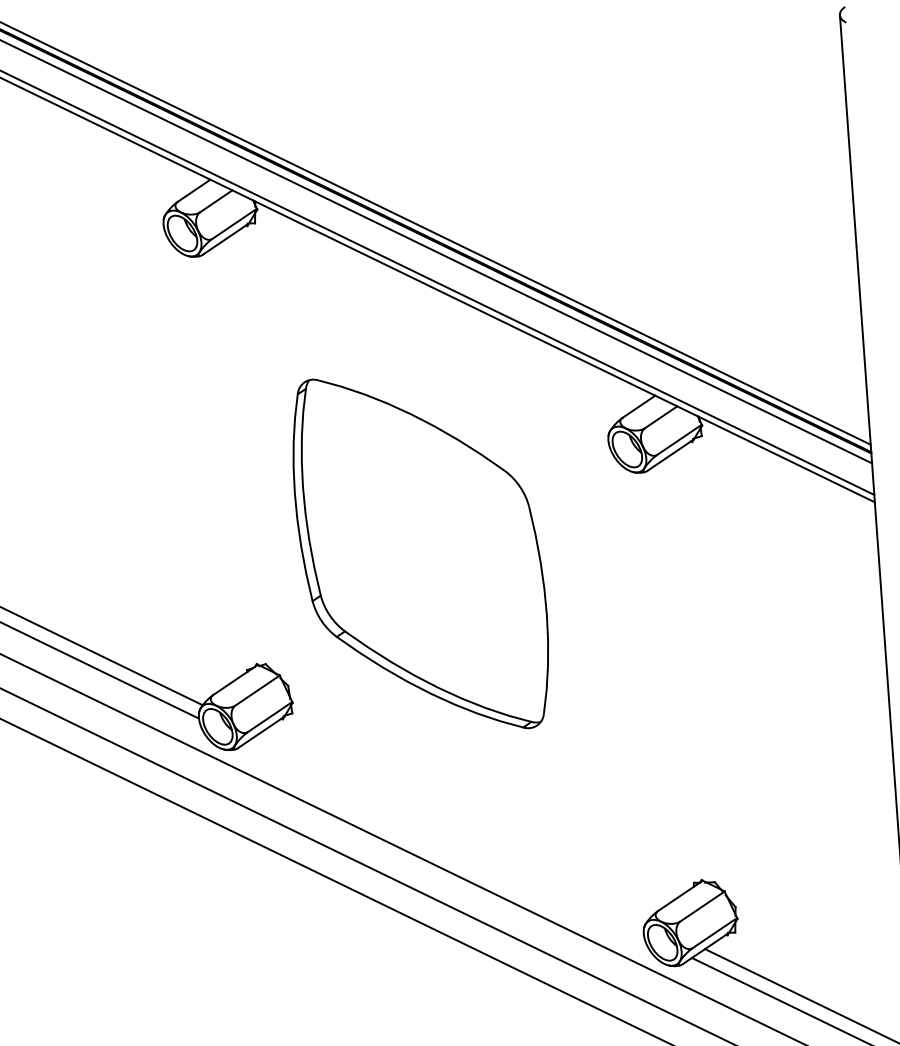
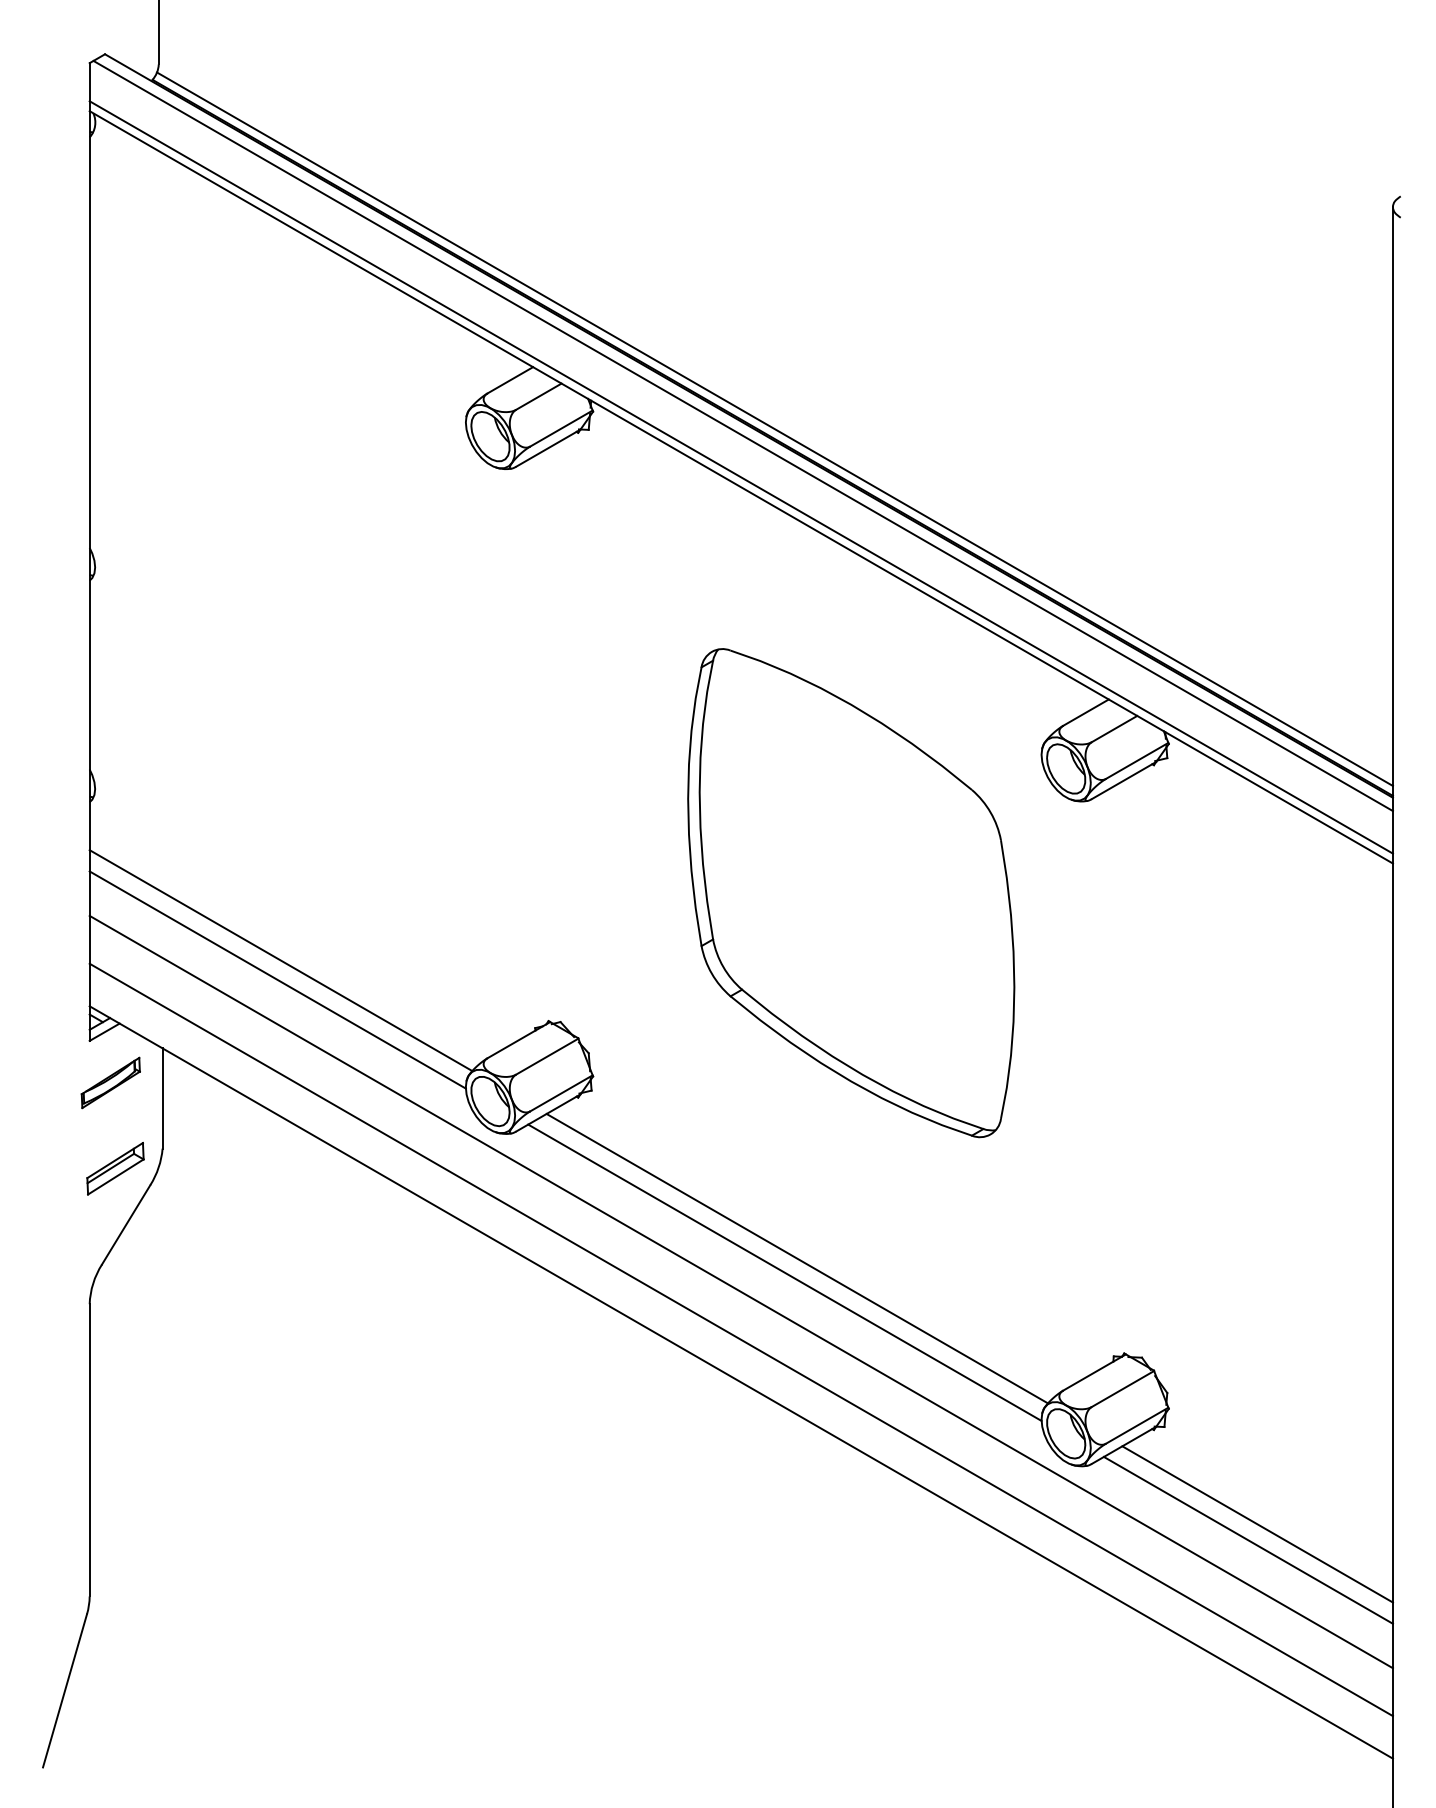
part: (421, 554) -> (851, 893), moved
line: (453, 827) -> (796, 1258), added
line: (445, 838) -> (784, 1272), added

